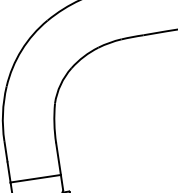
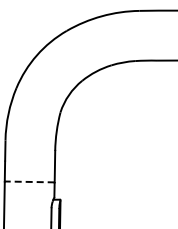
line: (35, 178) -> (29, 181), solid -> dashed

